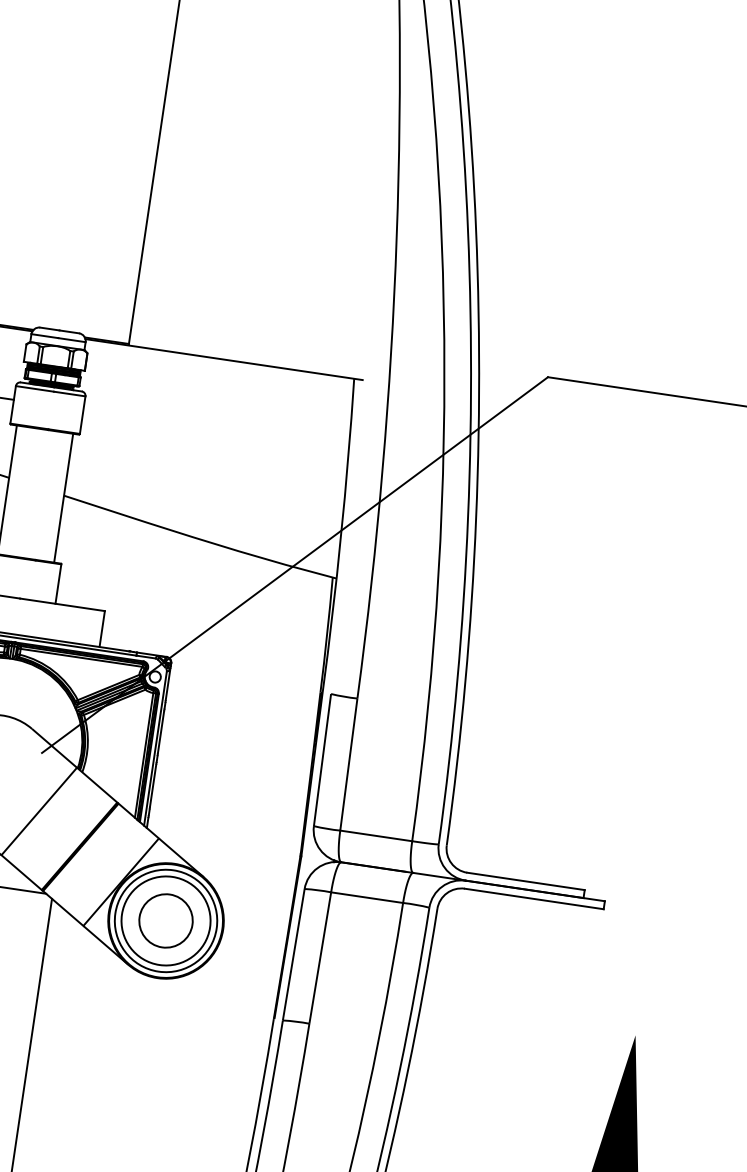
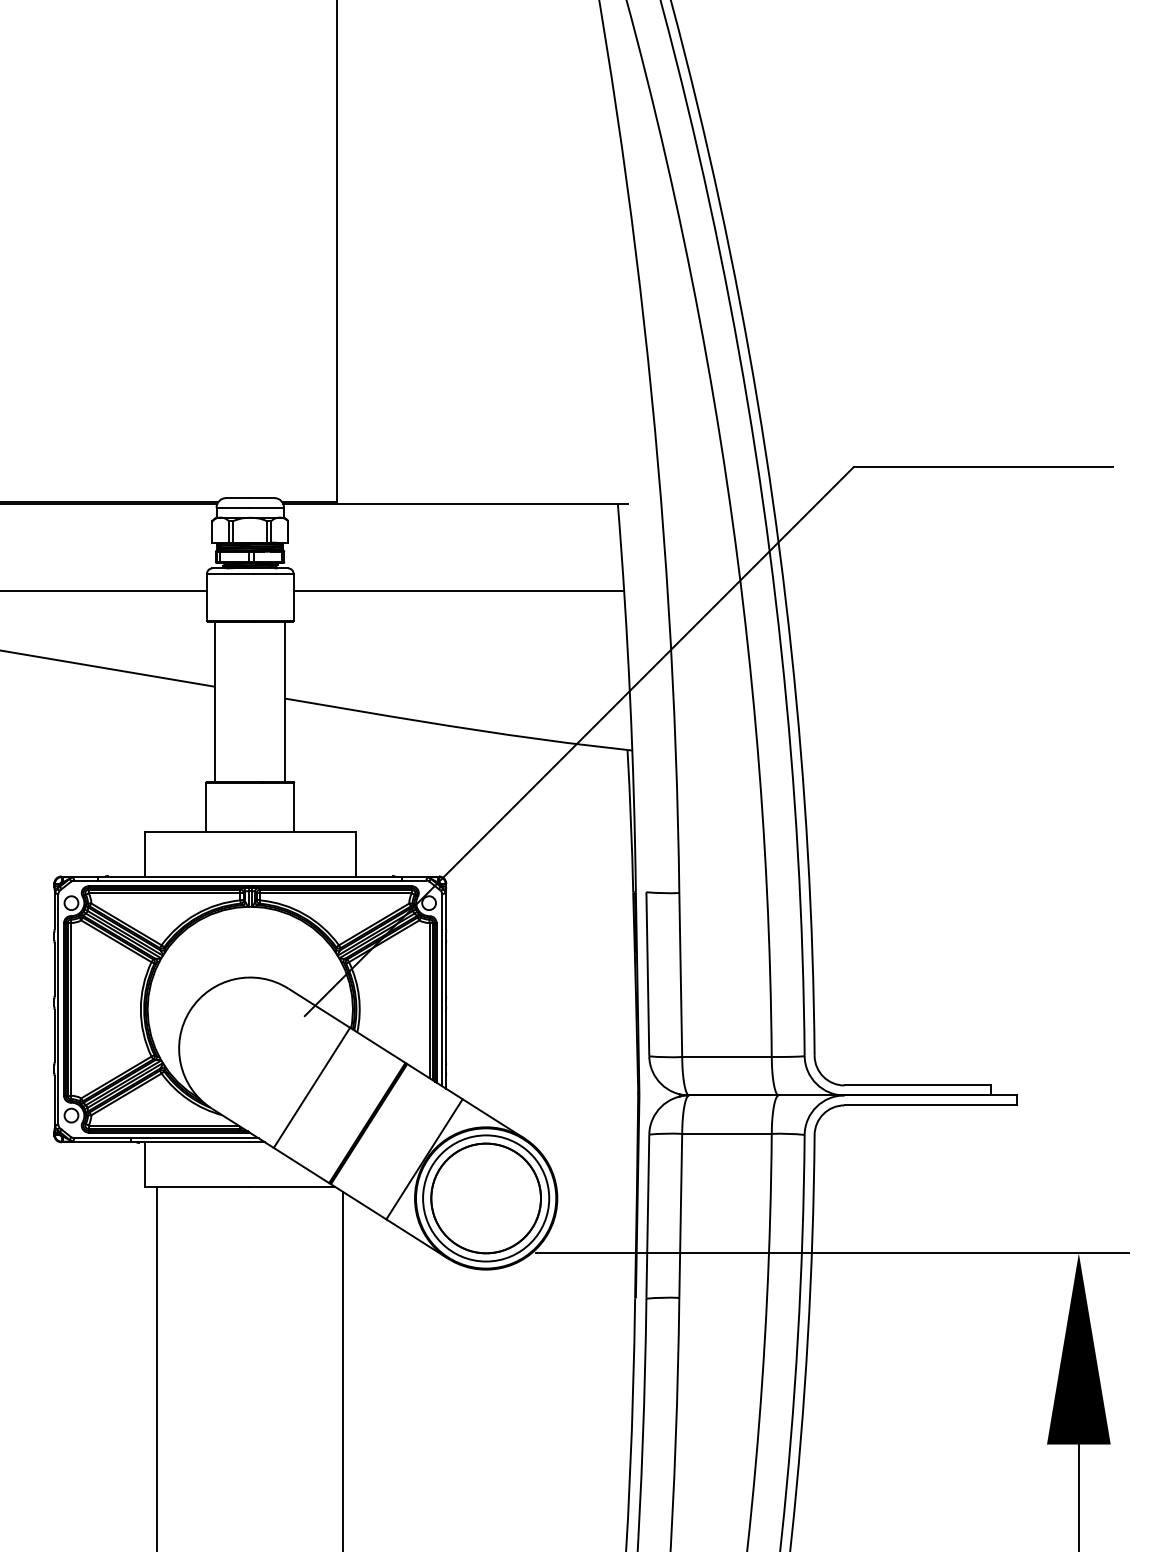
line: (215, 429) -> (458, 590), added
circle: (166, 921) -> (486, 1198), size x1.67
line: (437, 1006) -> (832, 1253), added

